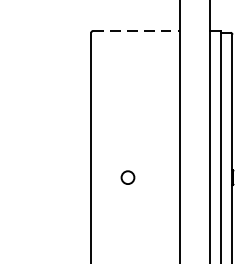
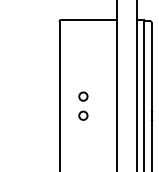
line: (137, 31) -> (89, 20), dashed -> solid
circle: (128, 148) -> (83, 96), added

